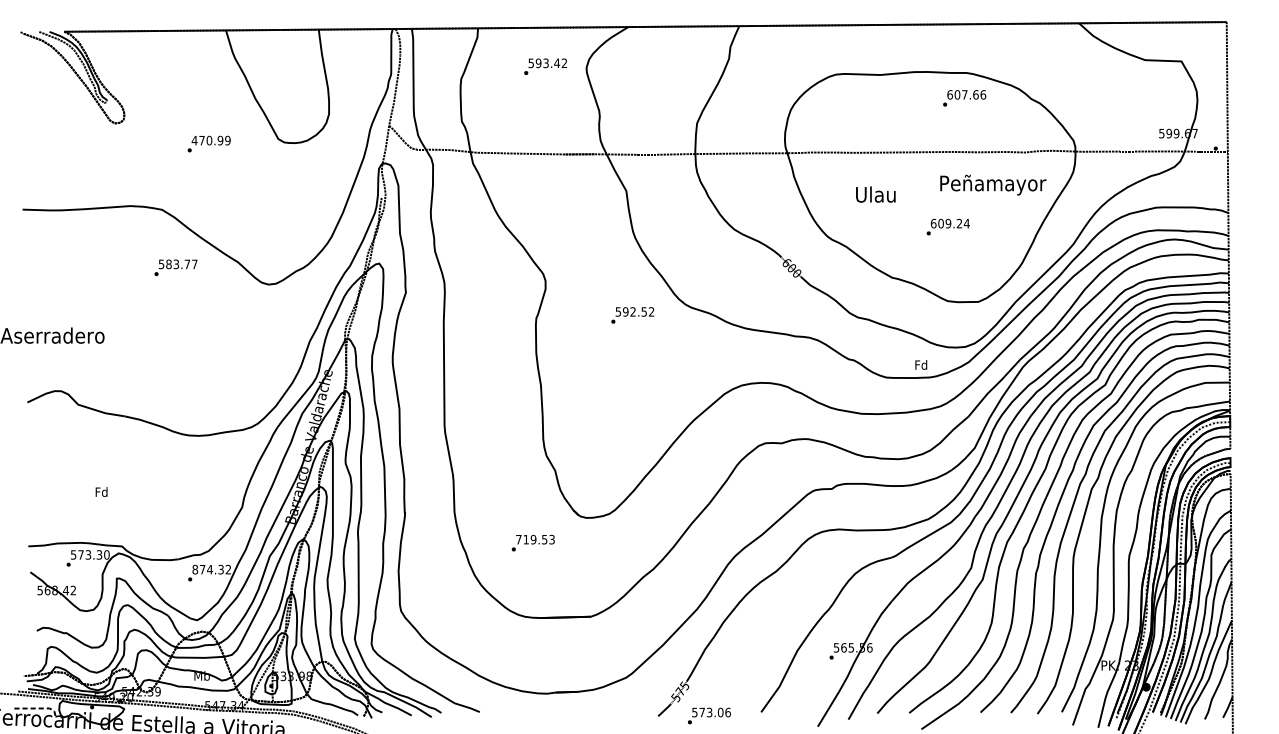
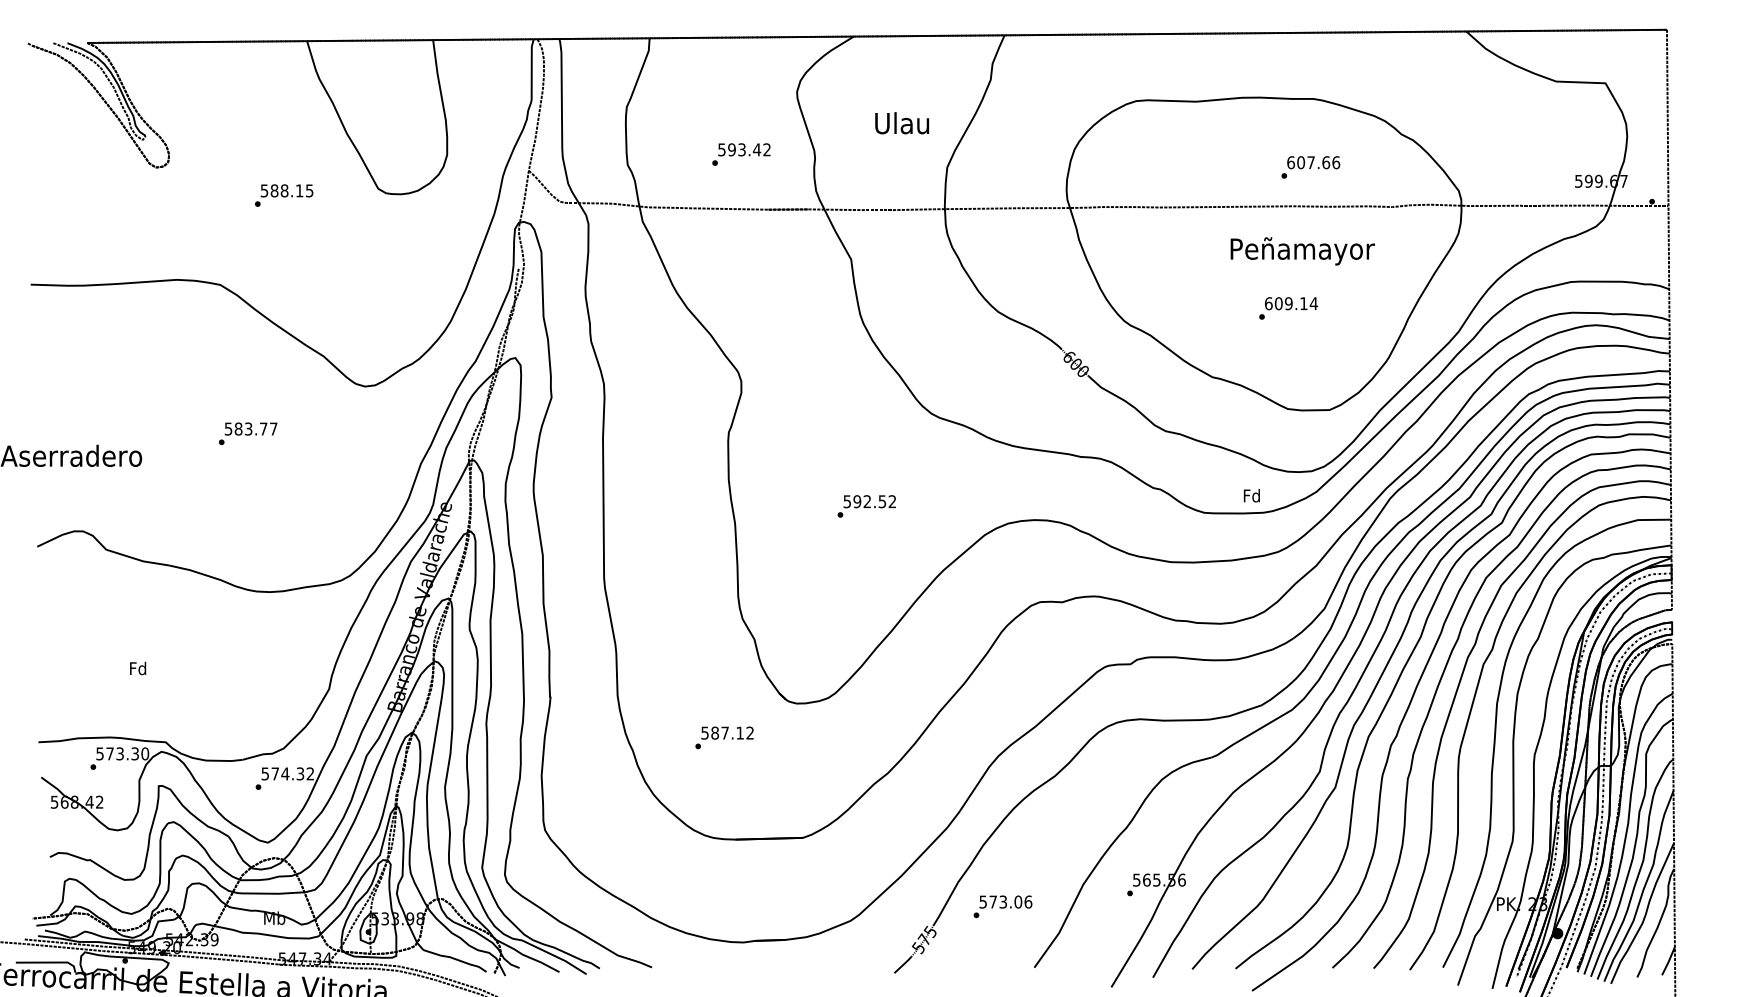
text: (545, 66) -> (741, 154), moved
text: (964, 98) -> (1310, 167), moved
text: (210, 140) -> (286, 190), 470.99 -> 588.15
text: (993, 185) -> (1302, 251), moved
text: (876, 194) -> (902, 123), moved
text: (959, 223) -> (1303, 303), 609.24 -> 609.14
text: (176, 267) -> (248, 433), moved
text: (632, 315) -> (866, 506), moved
text: (535, 539) -> (727, 732), 719.53 -> 587.12
text: (195, 569) -> (265, 773), 874.32 -> 574.32
line: (36, 708) -> (49, 962), dashed -> solid
text: (709, 715) -> (1002, 906), moved

